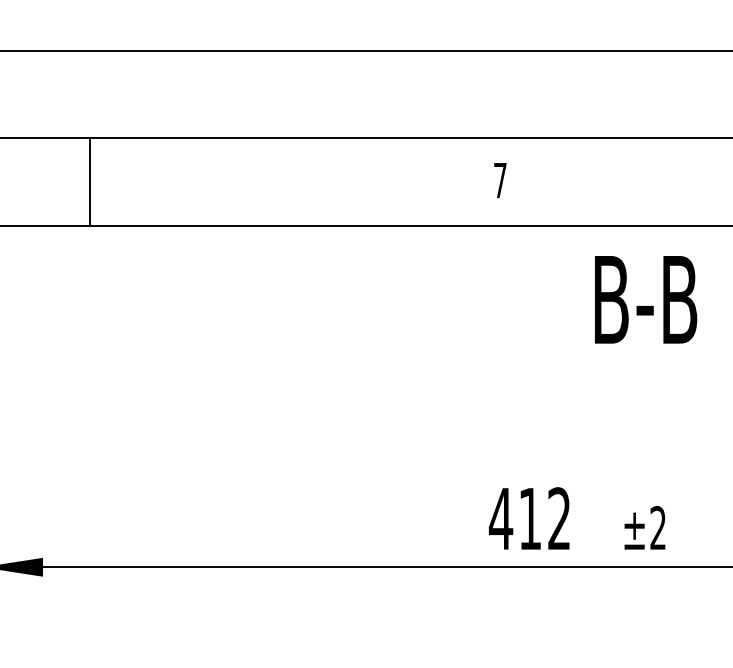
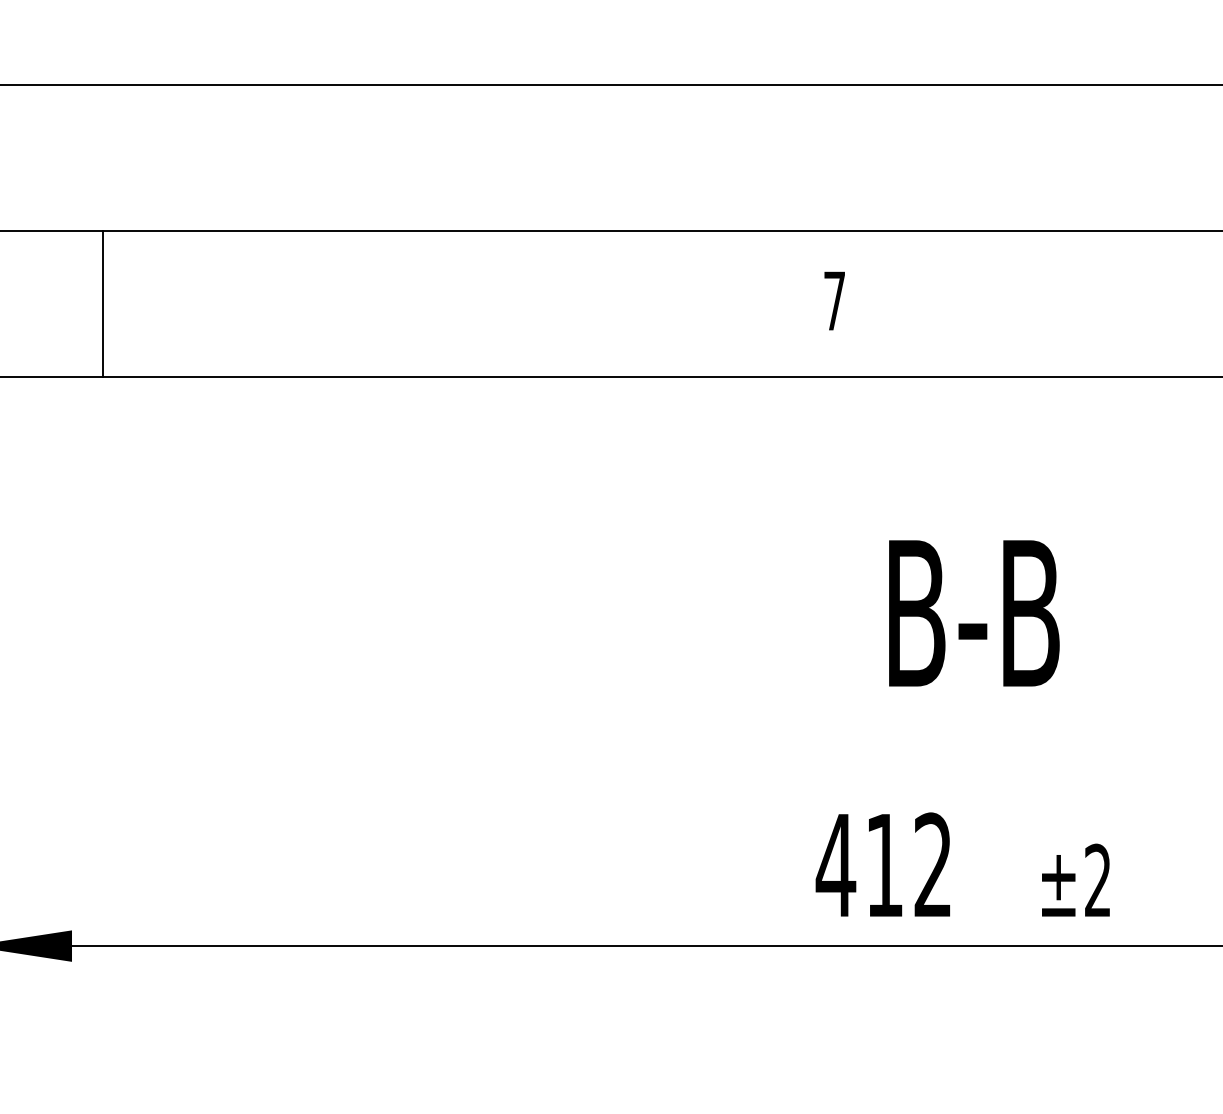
line: (89, 182) -> (102, 304), moved
text: (646, 299) -> (975, 612), moved

